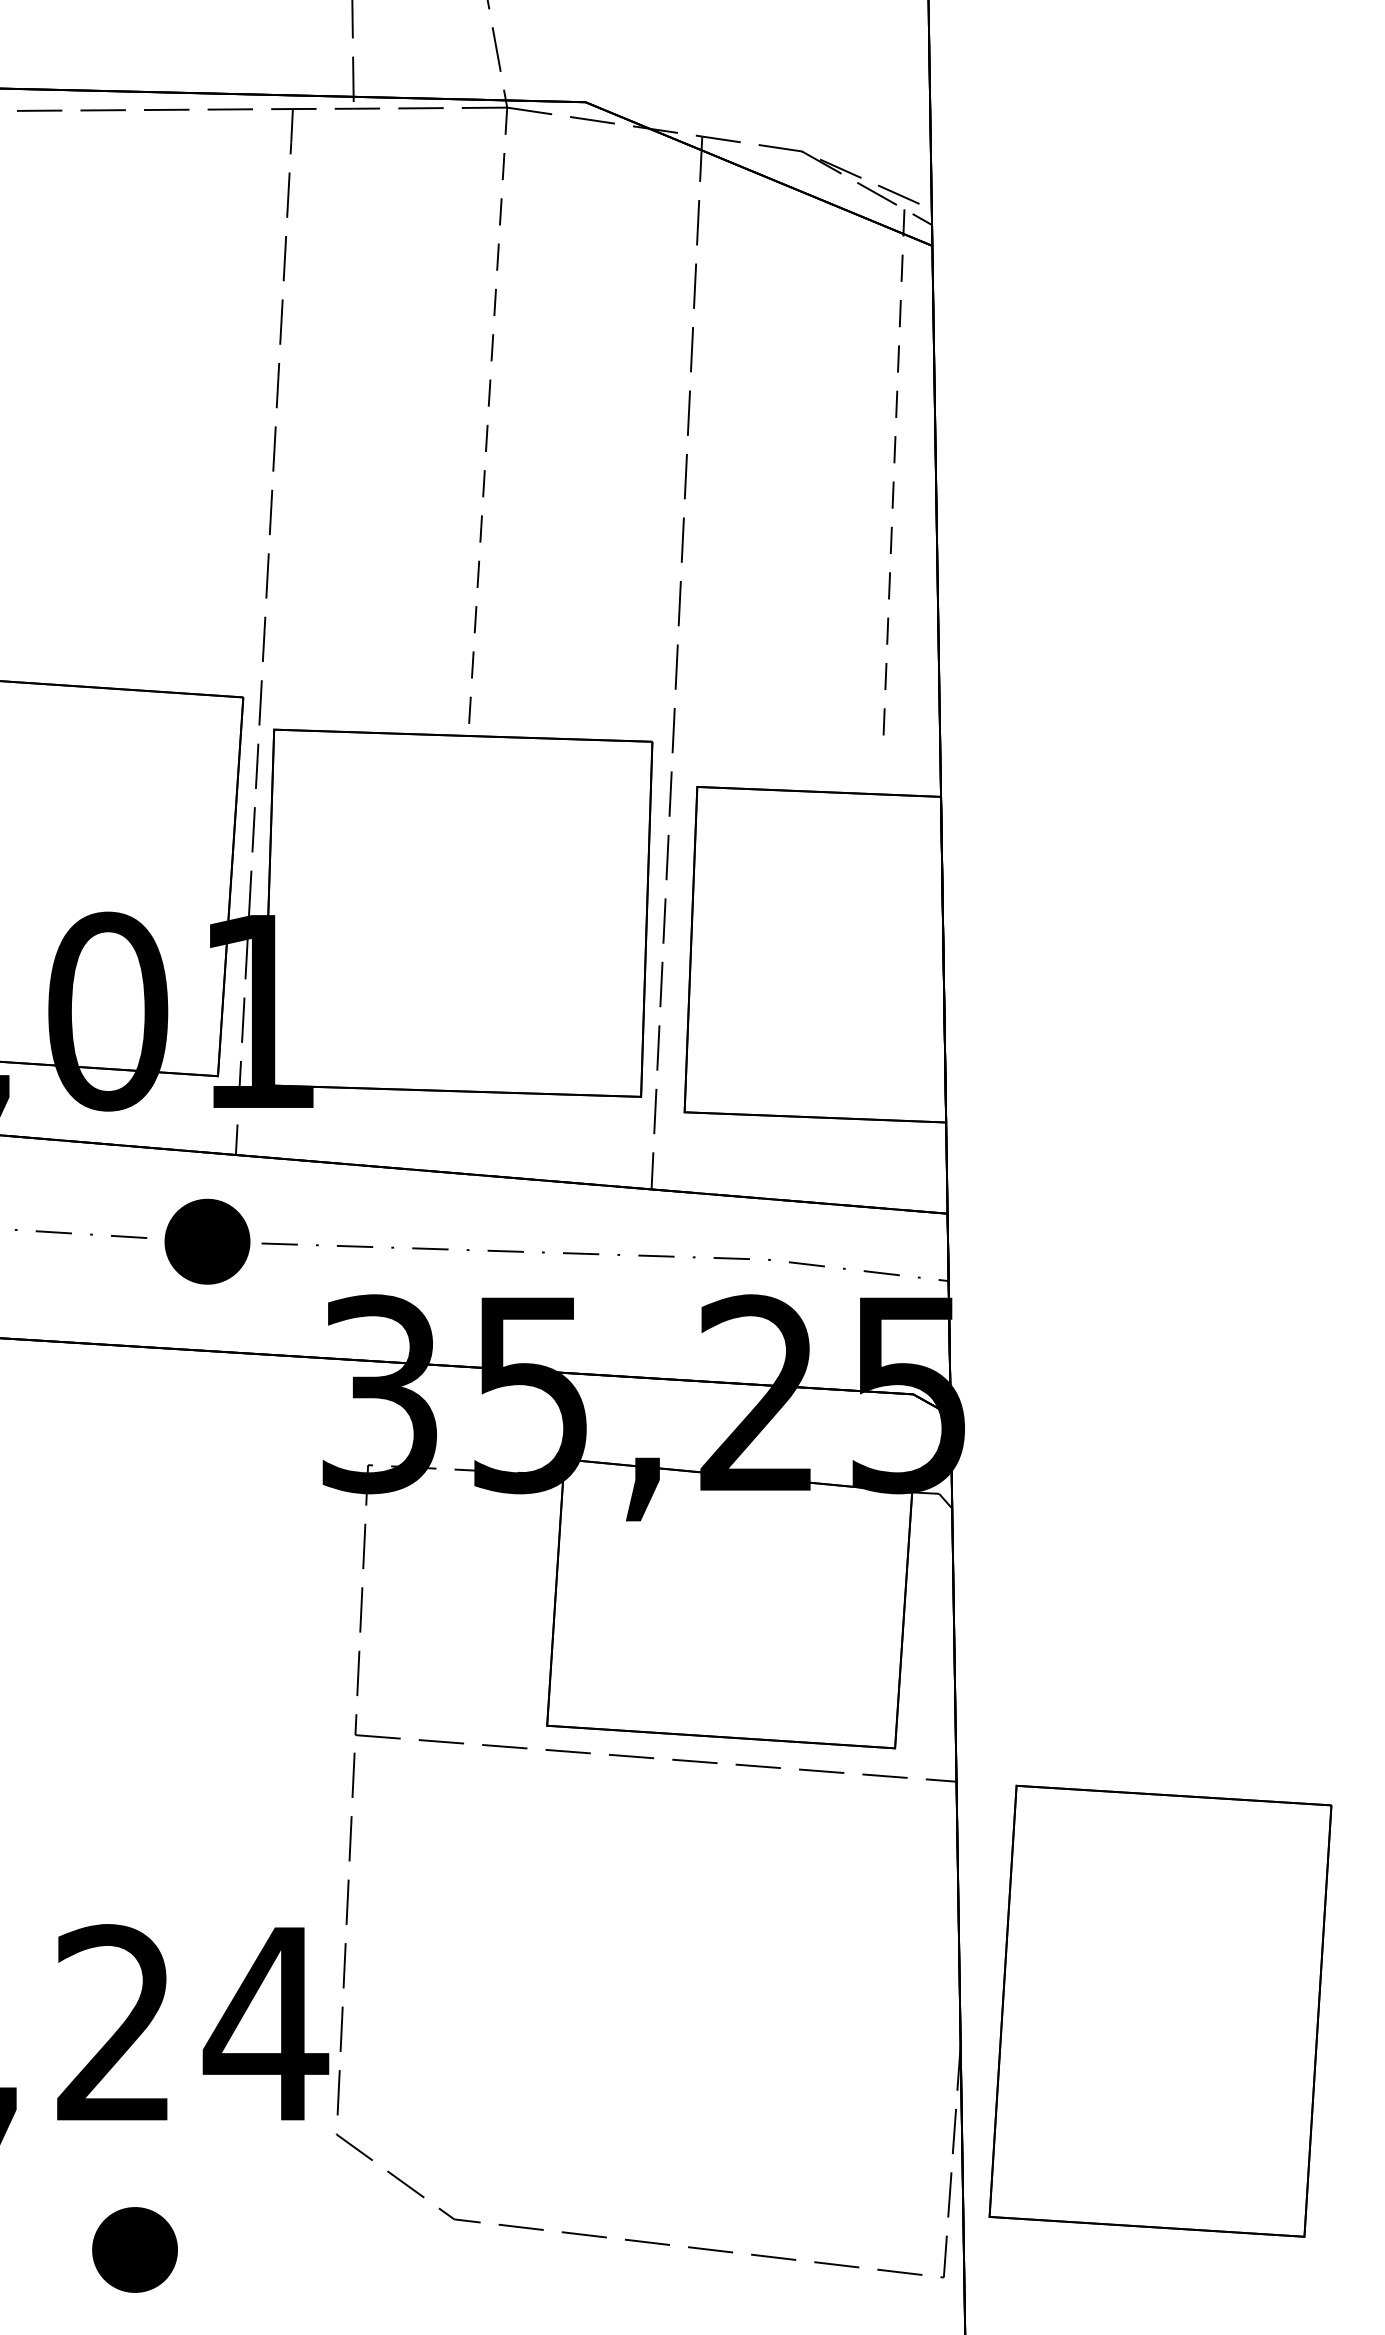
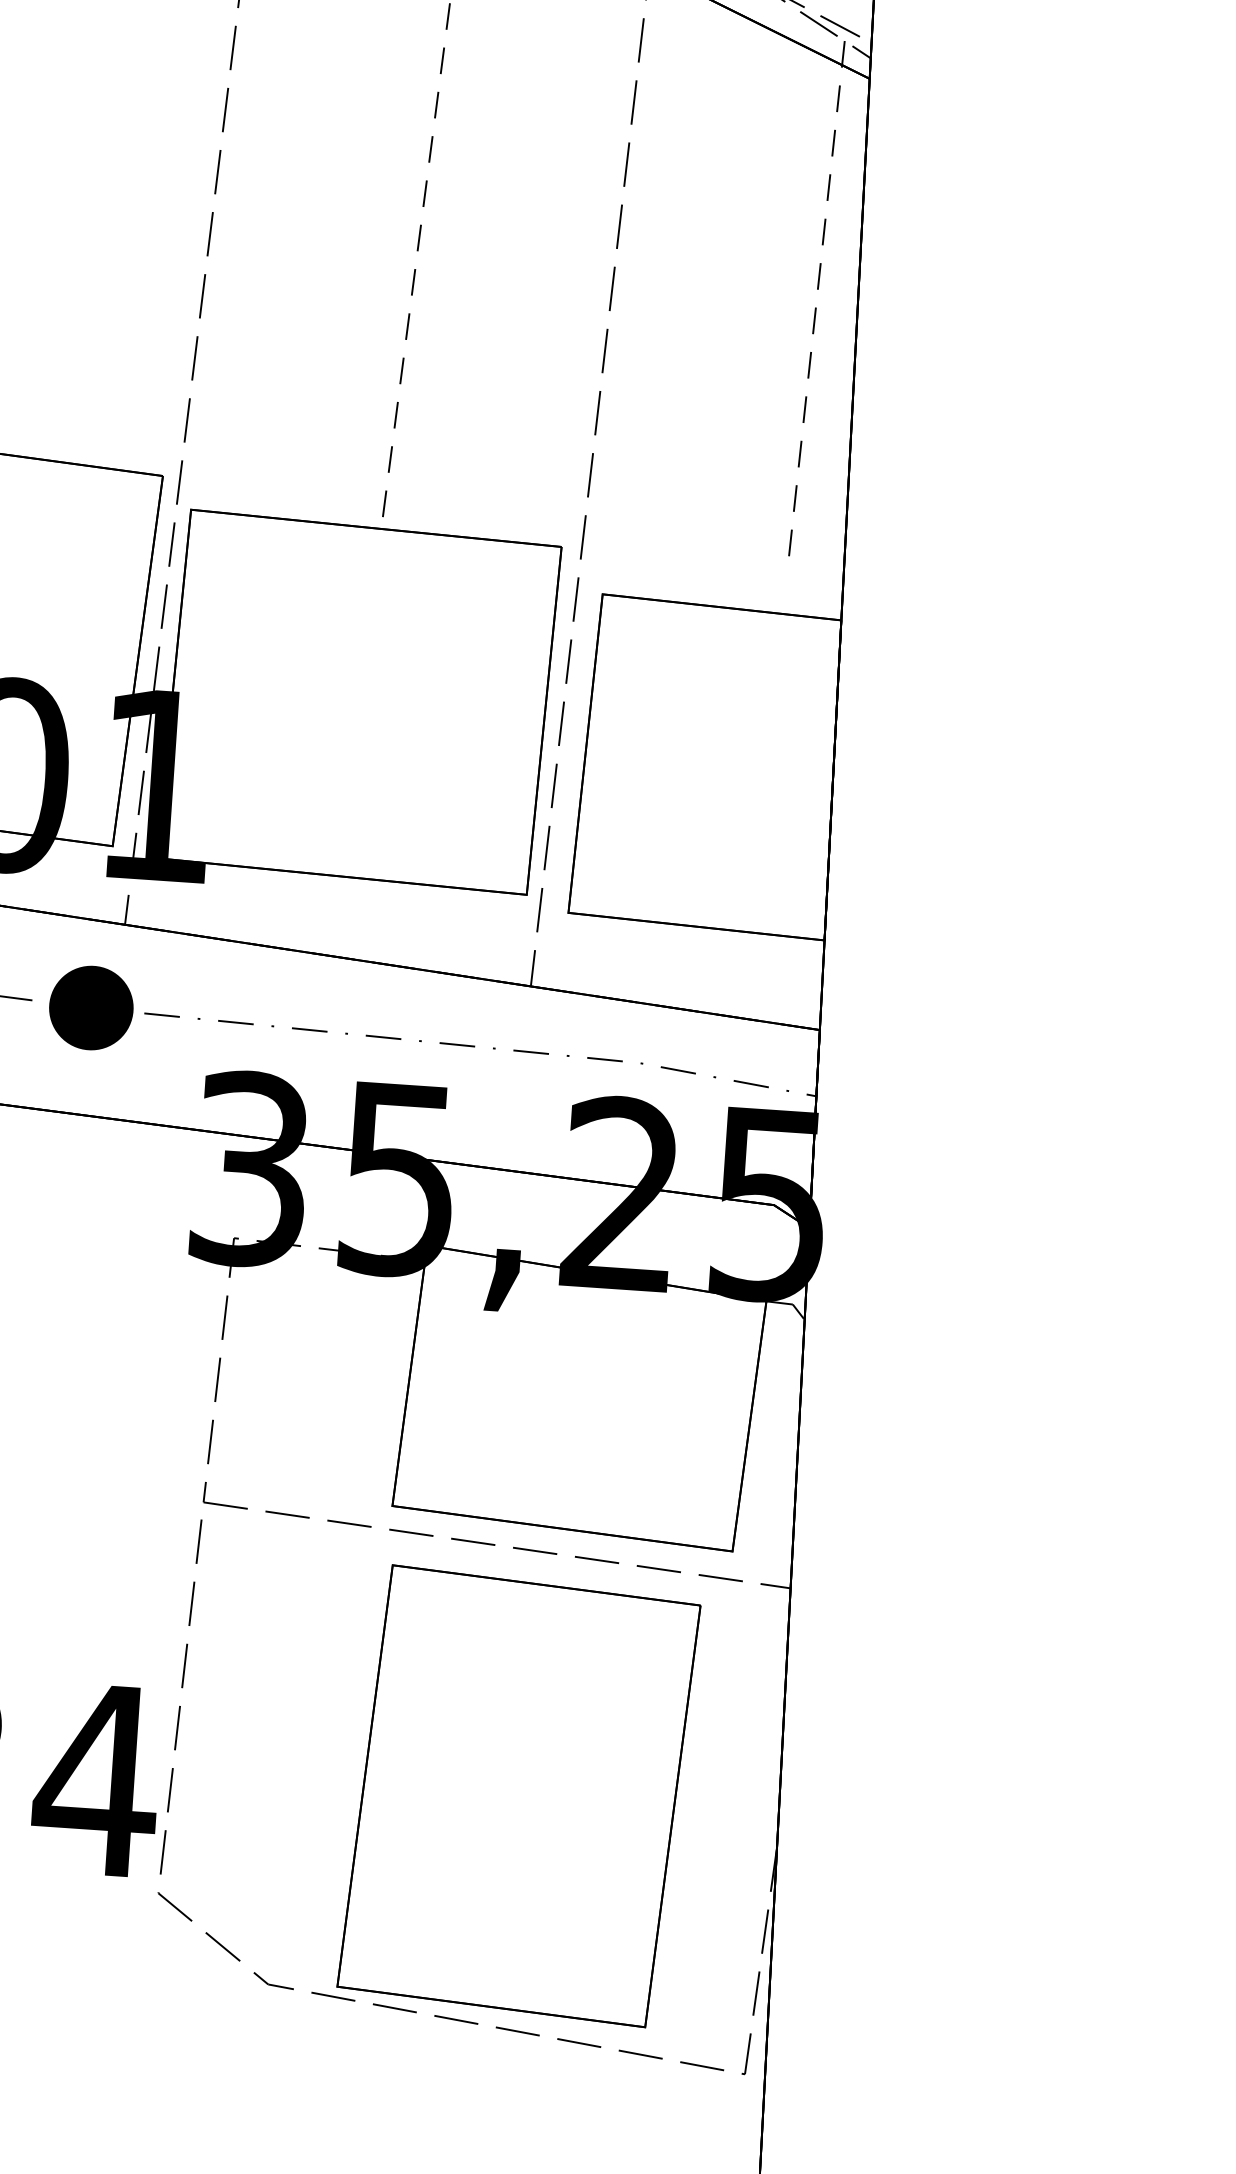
part: (1160, 2010) -> (519, 1795), moved

